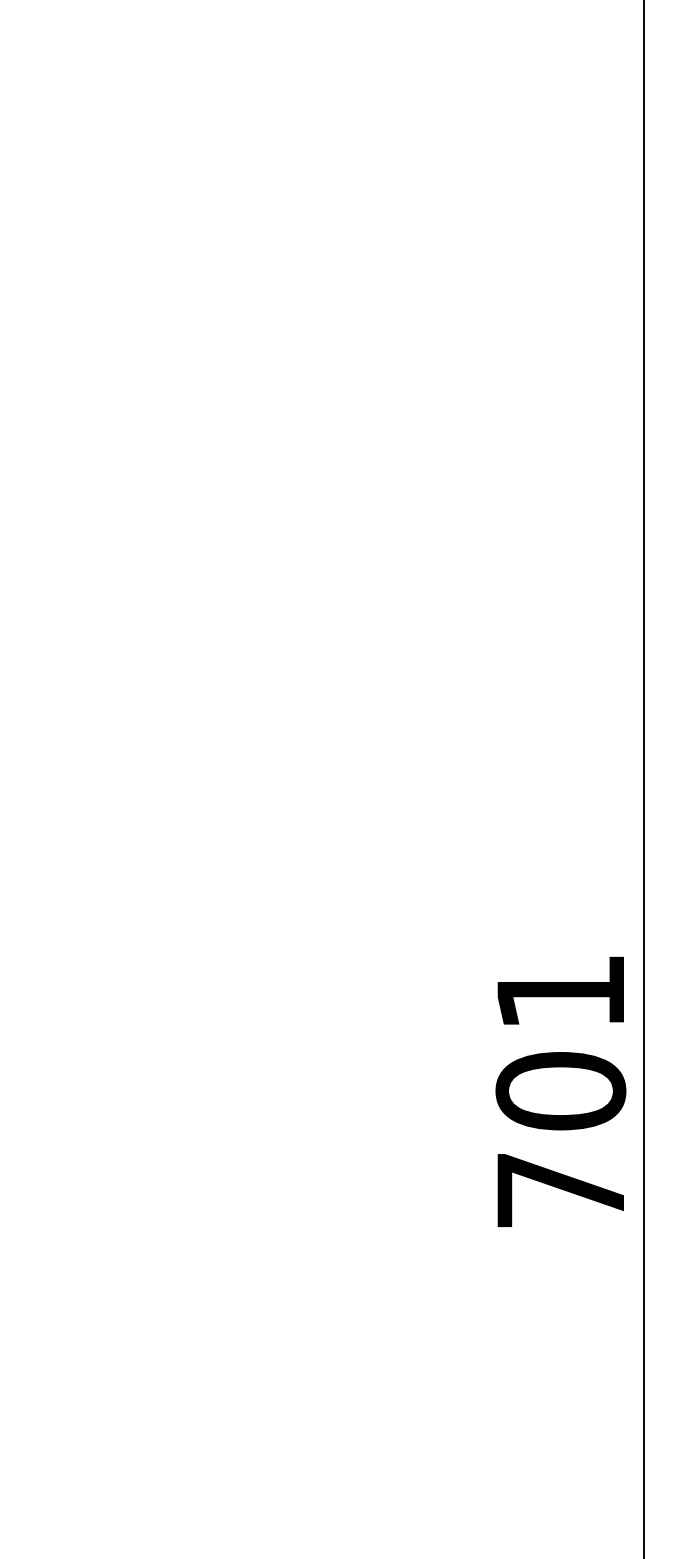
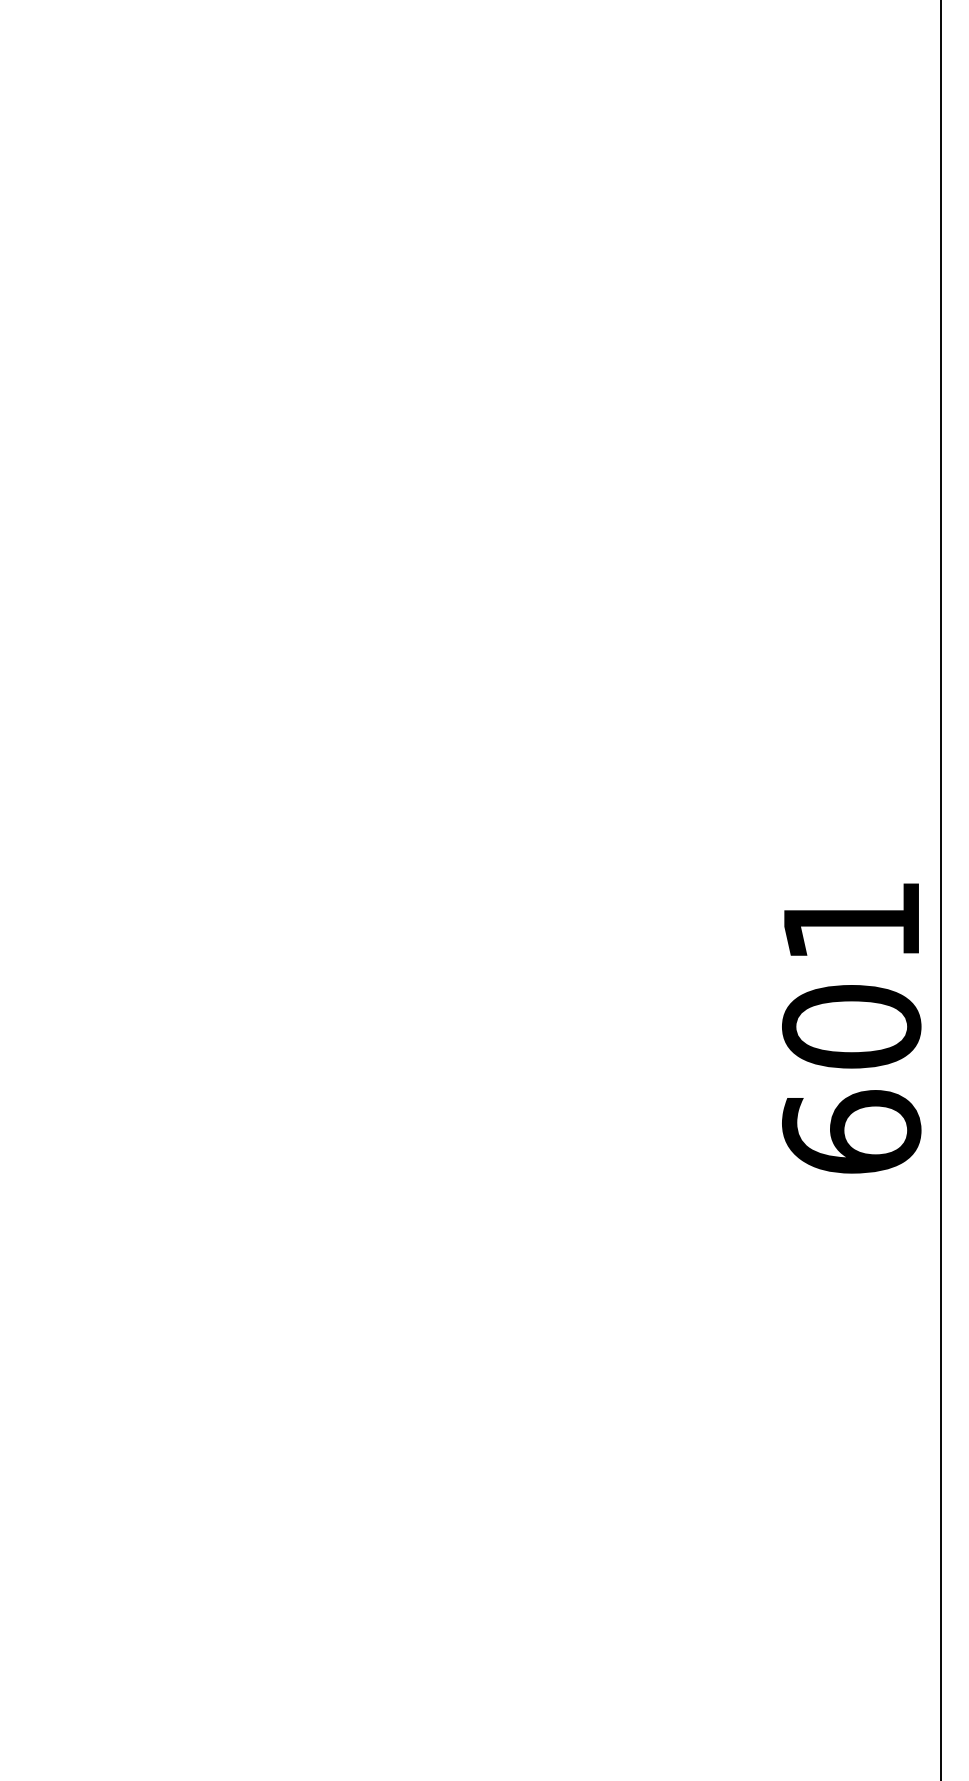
text: (560, 1189) -> (851, 1131), 701 -> 601

